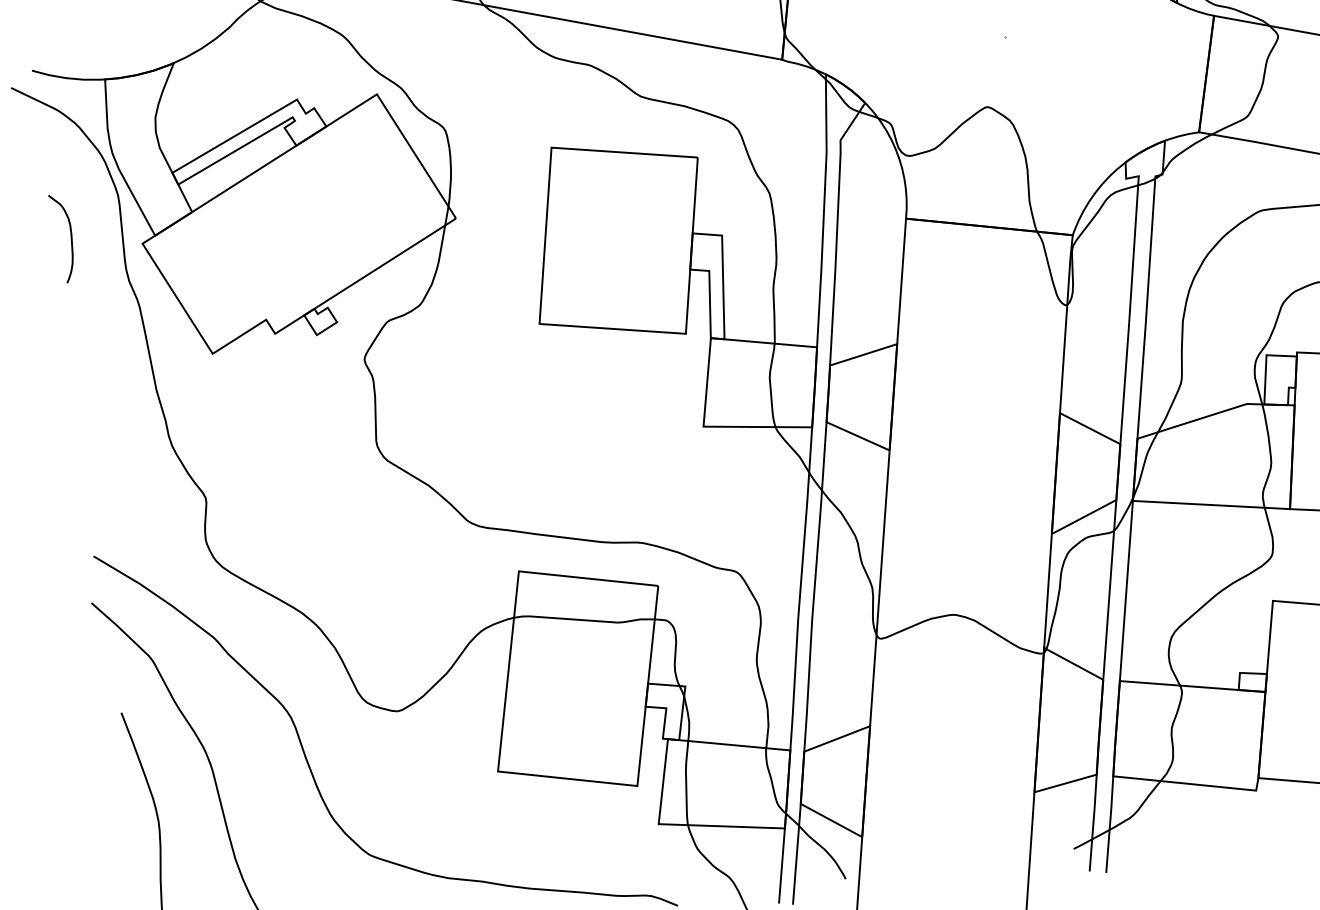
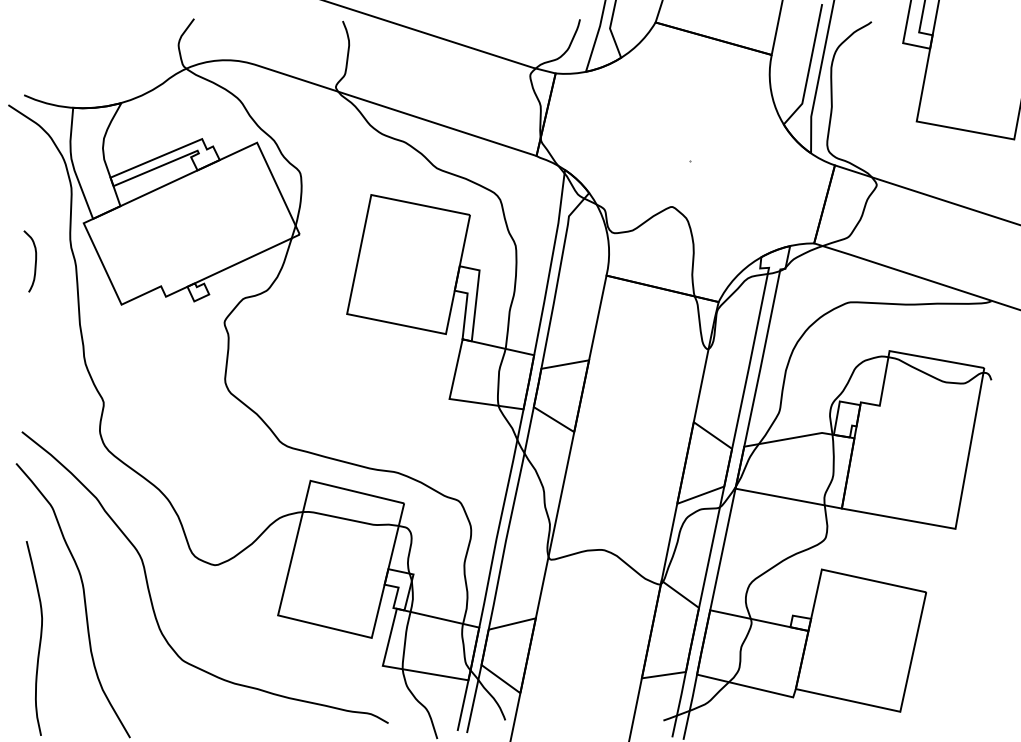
curve: (70, 237) -> (35, 261), moved

